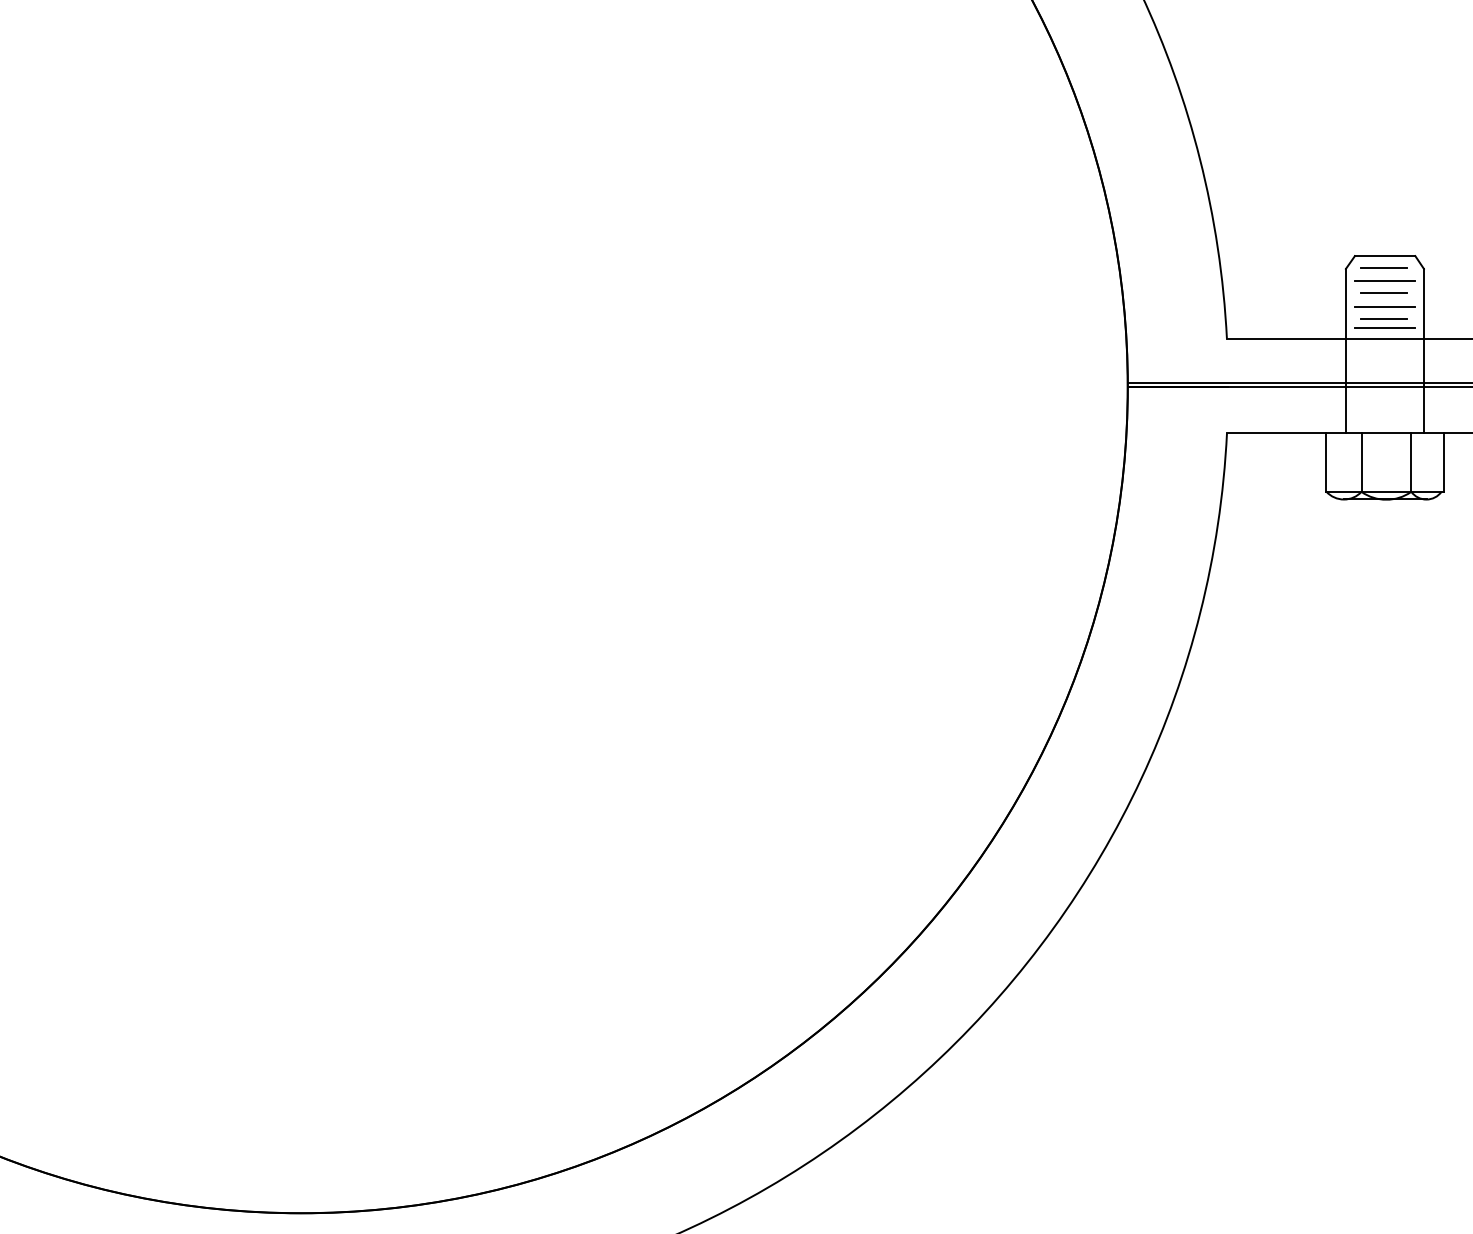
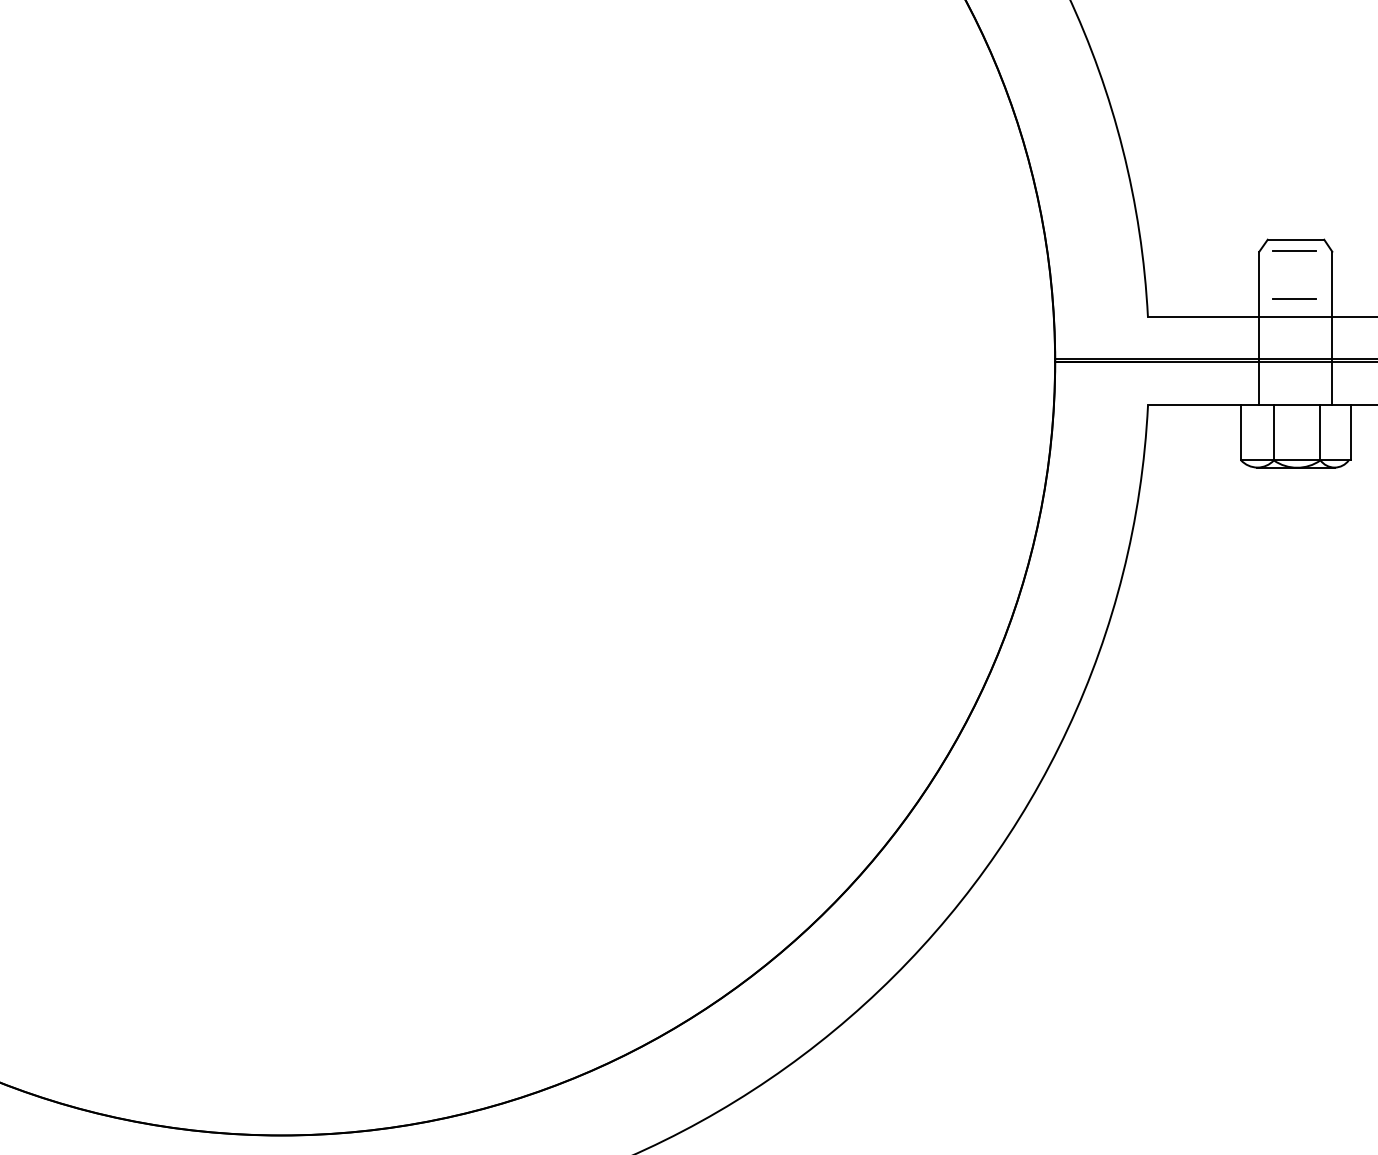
line: (1384, 280) -> (1295, 262), removed
line: (1383, 293) -> (1294, 274), removed
line: (1384, 307) -> (1295, 287), removed
line: (1384, 328) -> (1295, 307), removed

